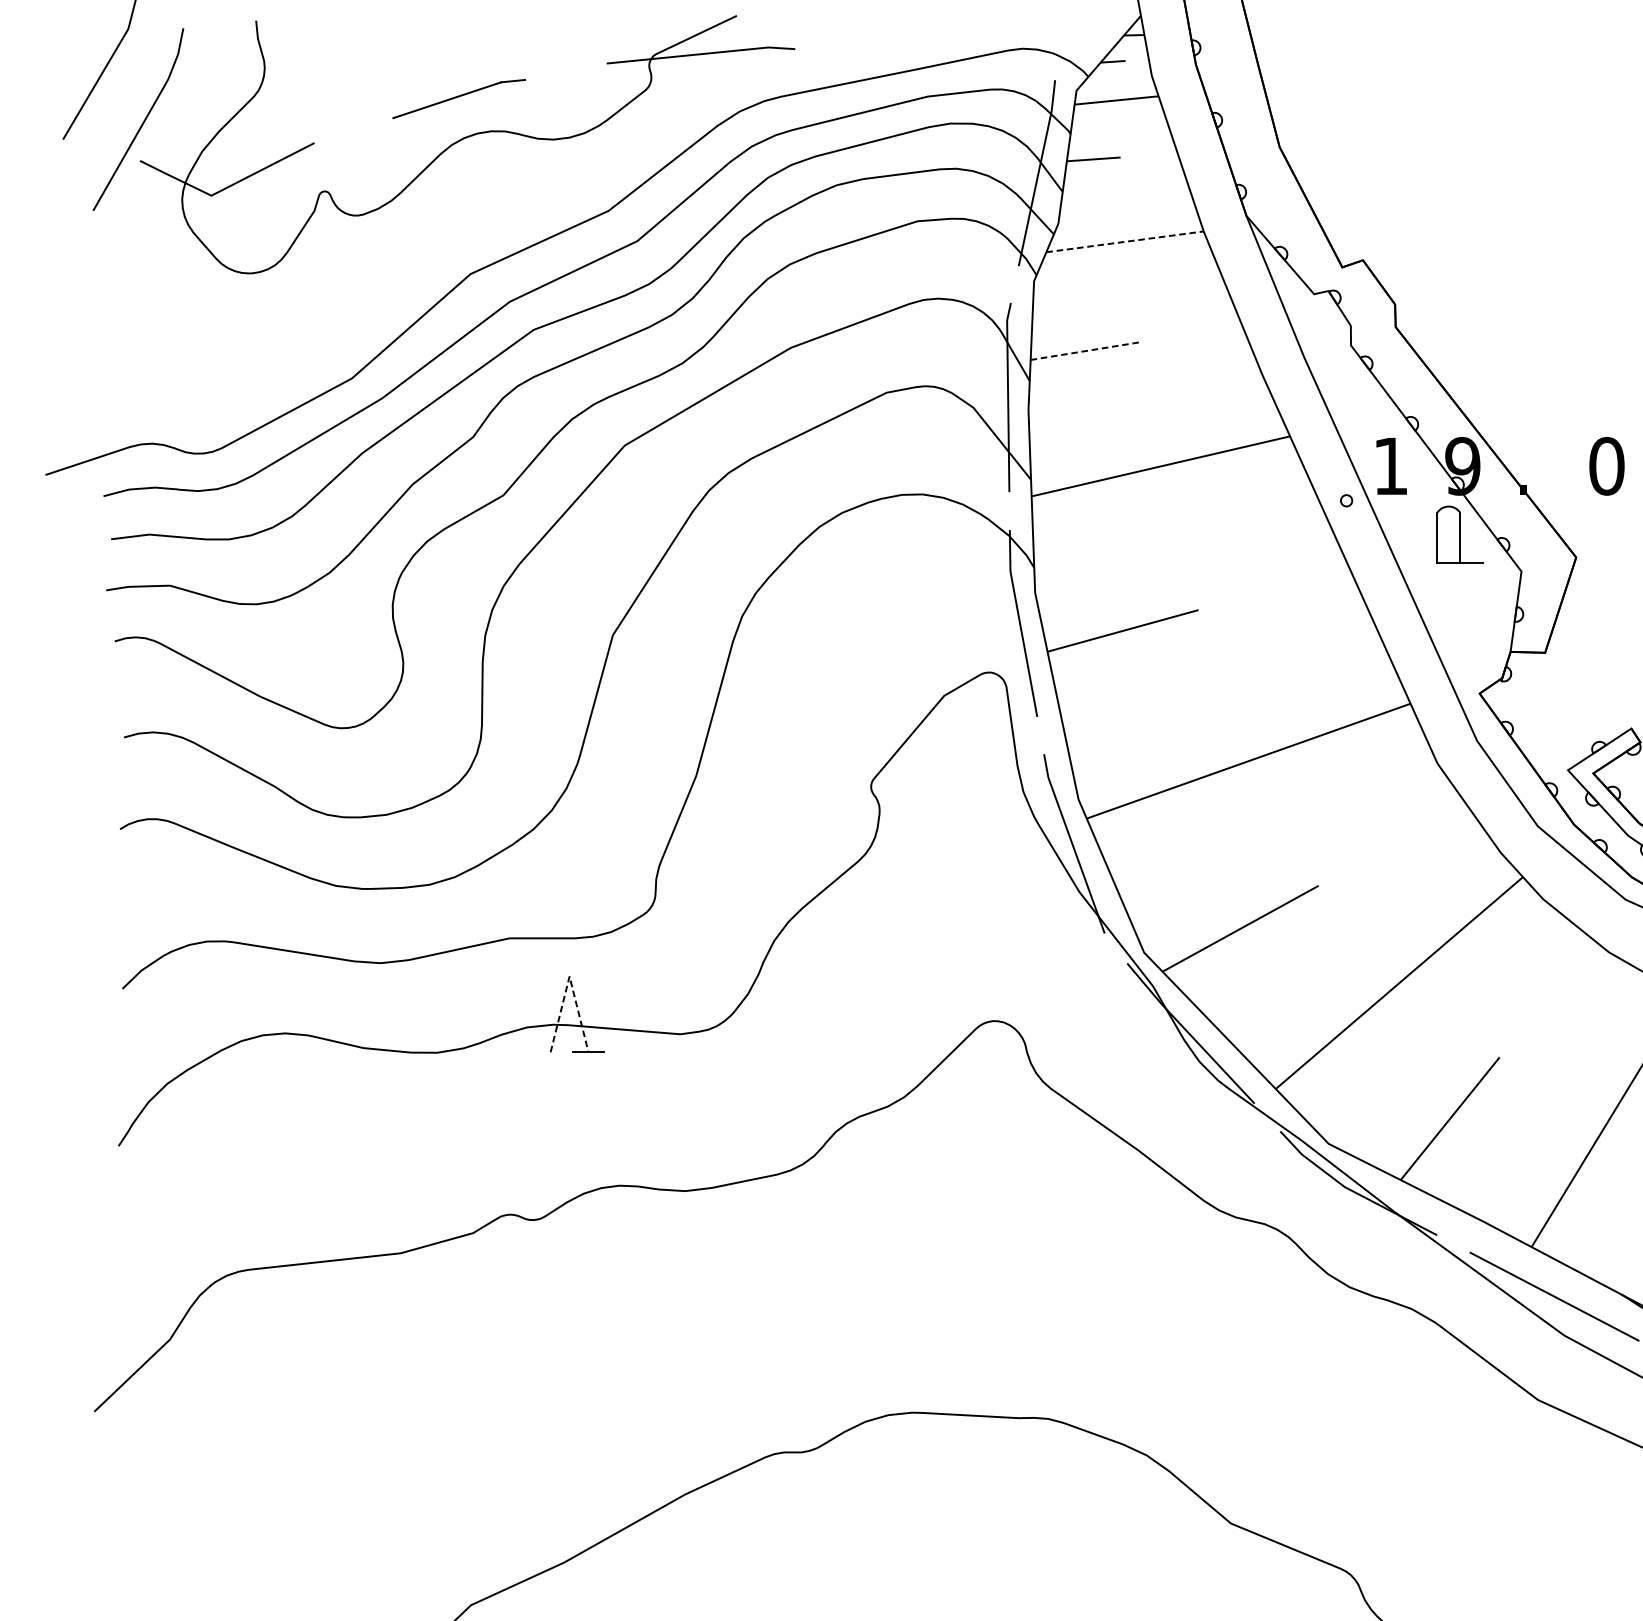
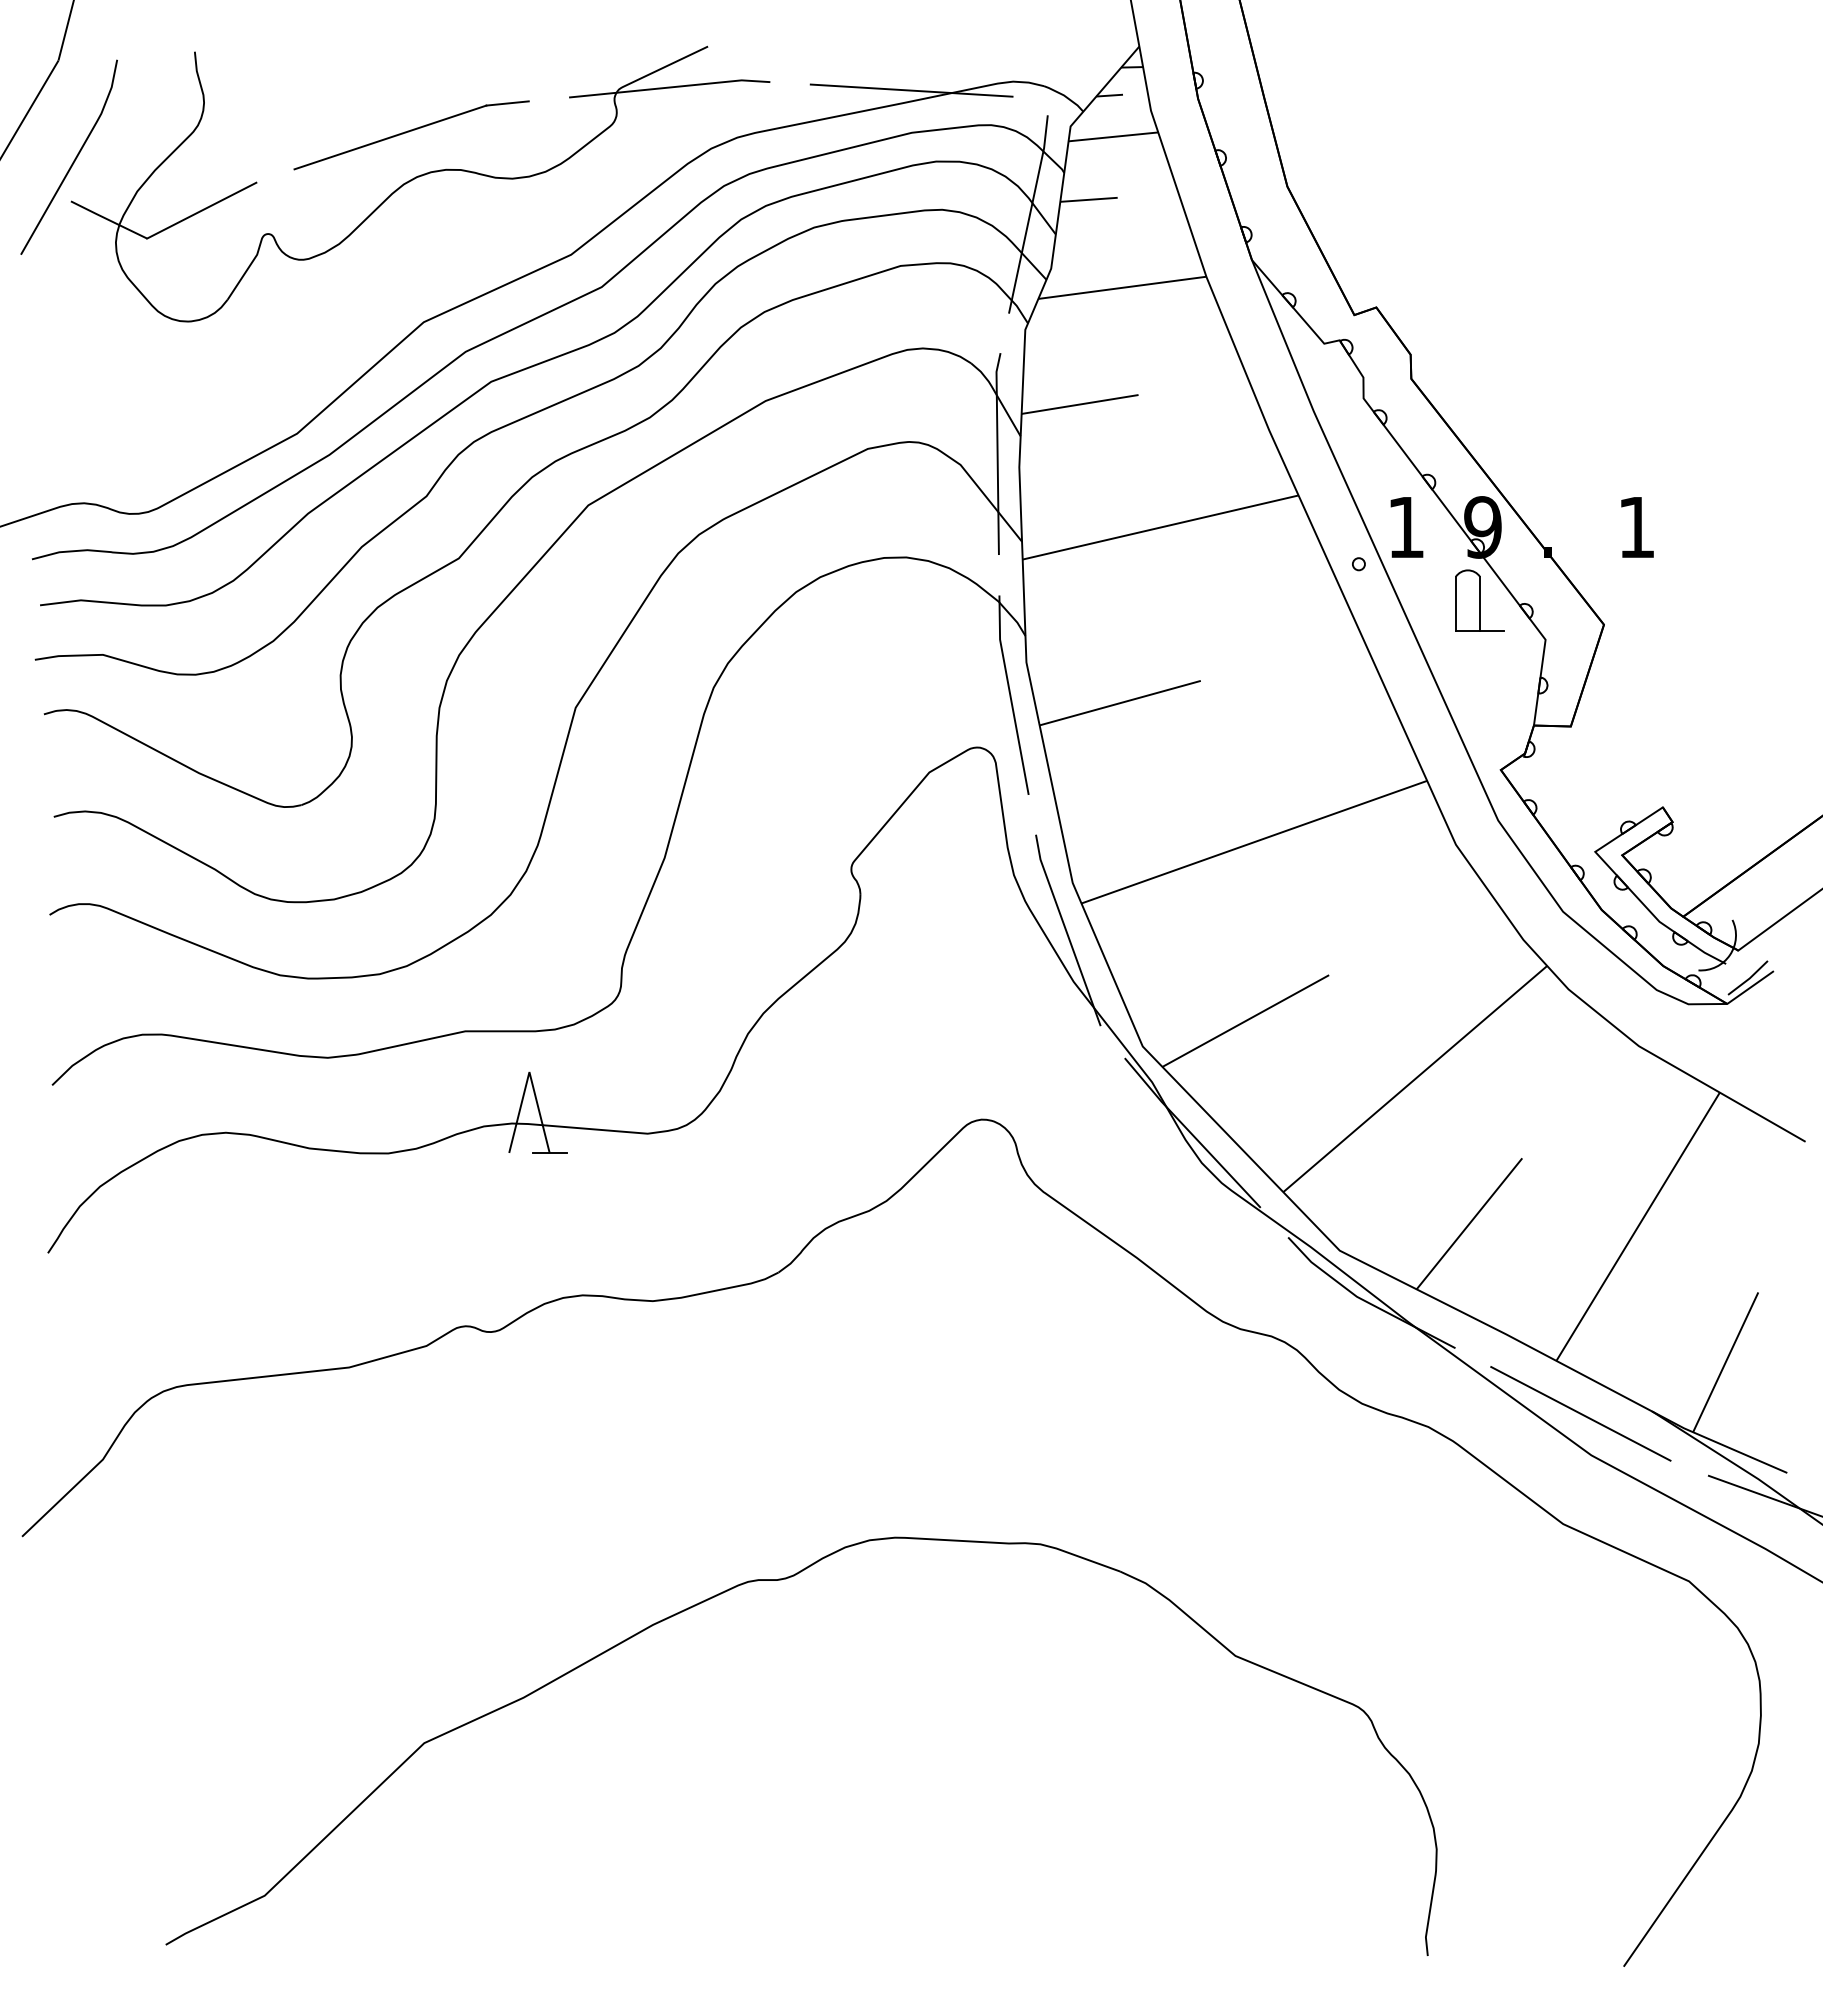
line: (927, 56) -> (911, 90), added
part: (459, 99) -> (411, 135), size x1.67
line: (1125, 241) -> (1122, 287), dashed -> solid
line: (1085, 351) -> (1080, 404), dashed -> solid
text: (1606, 466) -> (1636, 527), 0 -> 1
line: (569, 976) -> (529, 1072), dashed -> solid

